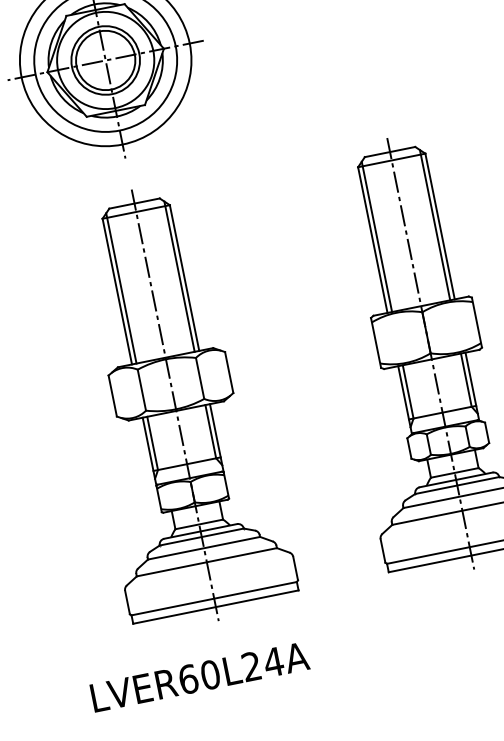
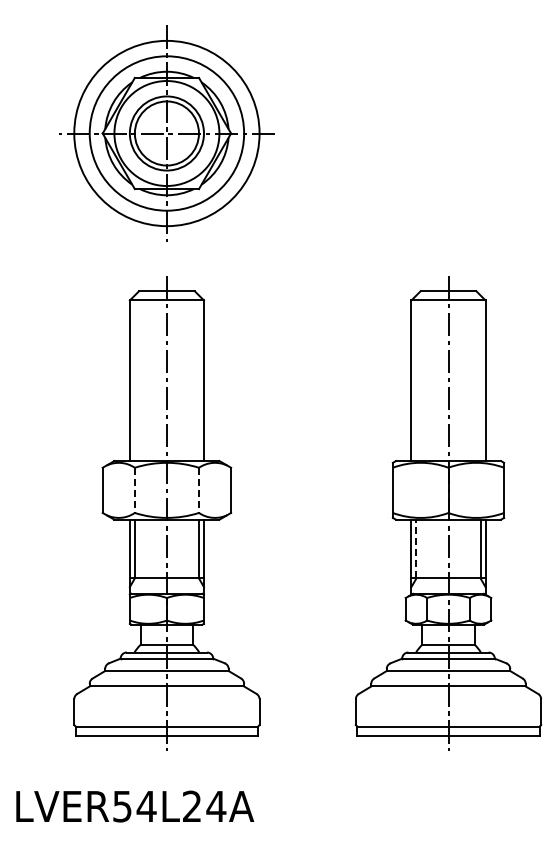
line: (435, 225) -> (480, 378), removed
line: (376, 237) -> (416, 378), removed
line: (179, 277) -> (198, 378), removed
line: (121, 288) -> (134, 378), removed
line: (200, 378) -> (199, 490), solid -> dashed
line: (141, 390) -> (134, 490), solid -> dashed
line: (408, 391) -> (416, 548), solid -> dashed
text: (199, 677) -> (134, 806), LVER60L24A -> LVER54L24A

